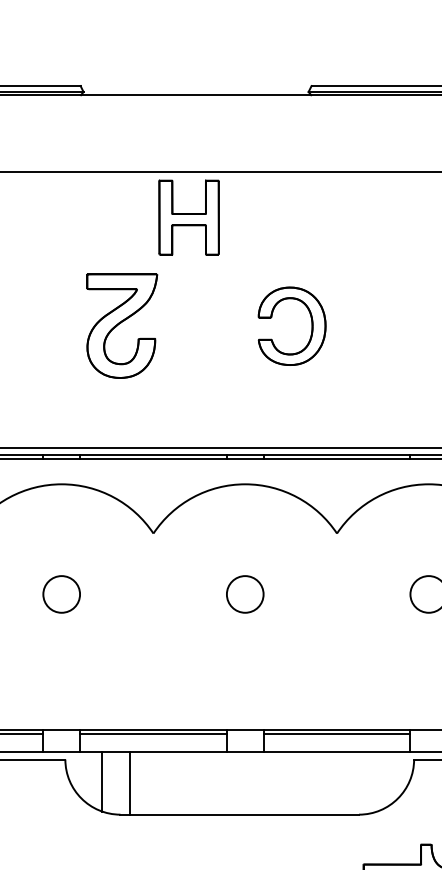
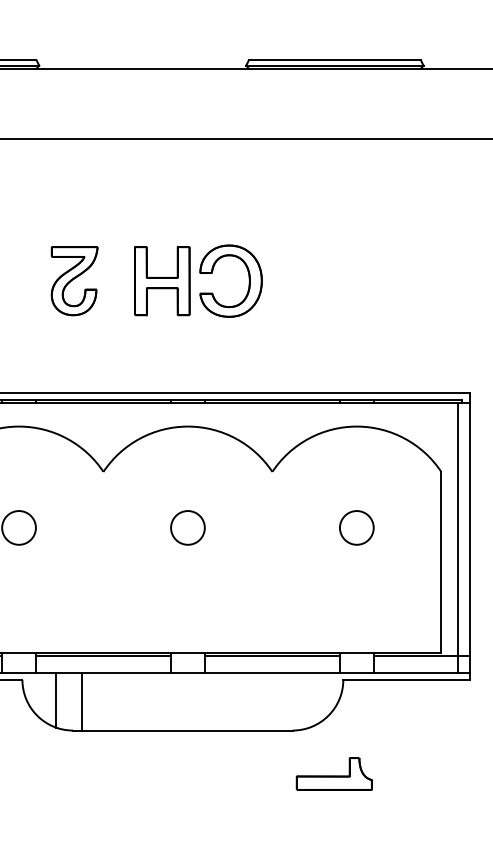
part: (189, 217) -> (162, 281), moved
part: (121, 326) -> (74, 281), size x0.71

